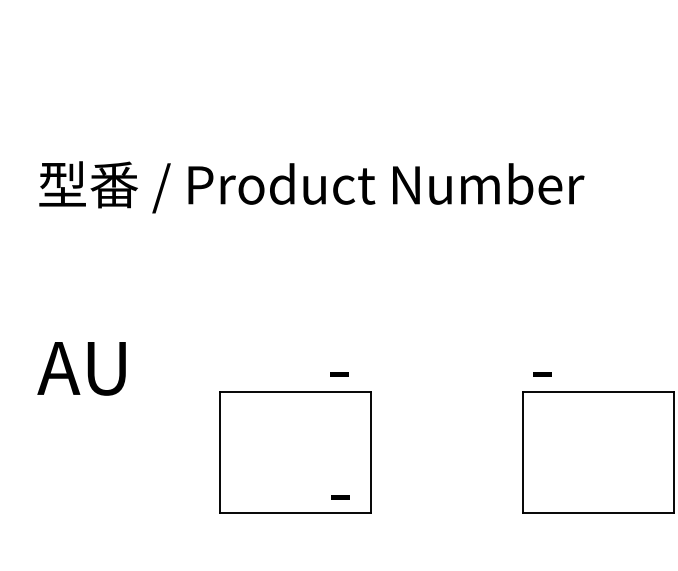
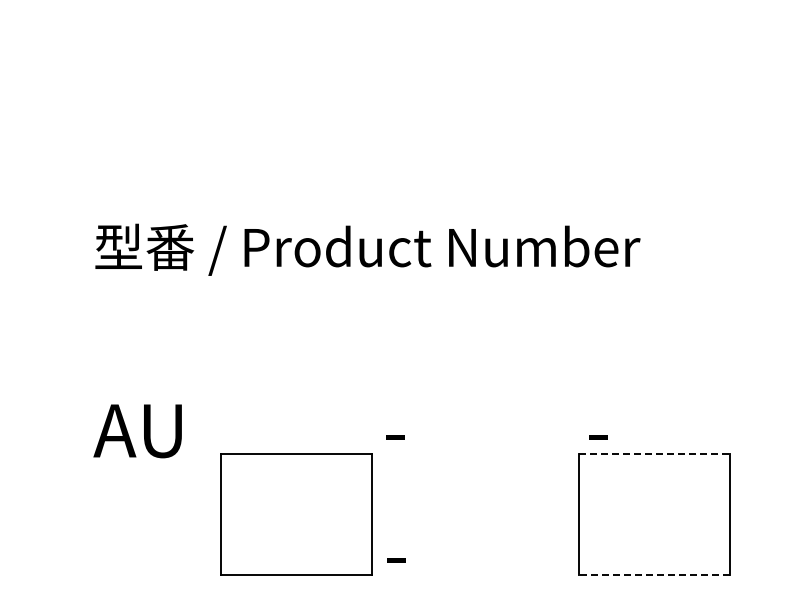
line: (598, 391) -> (654, 454), solid -> dashed
part: (295, 451) -> (296, 514), moved
line: (598, 512) -> (654, 575), solid -> dashed

